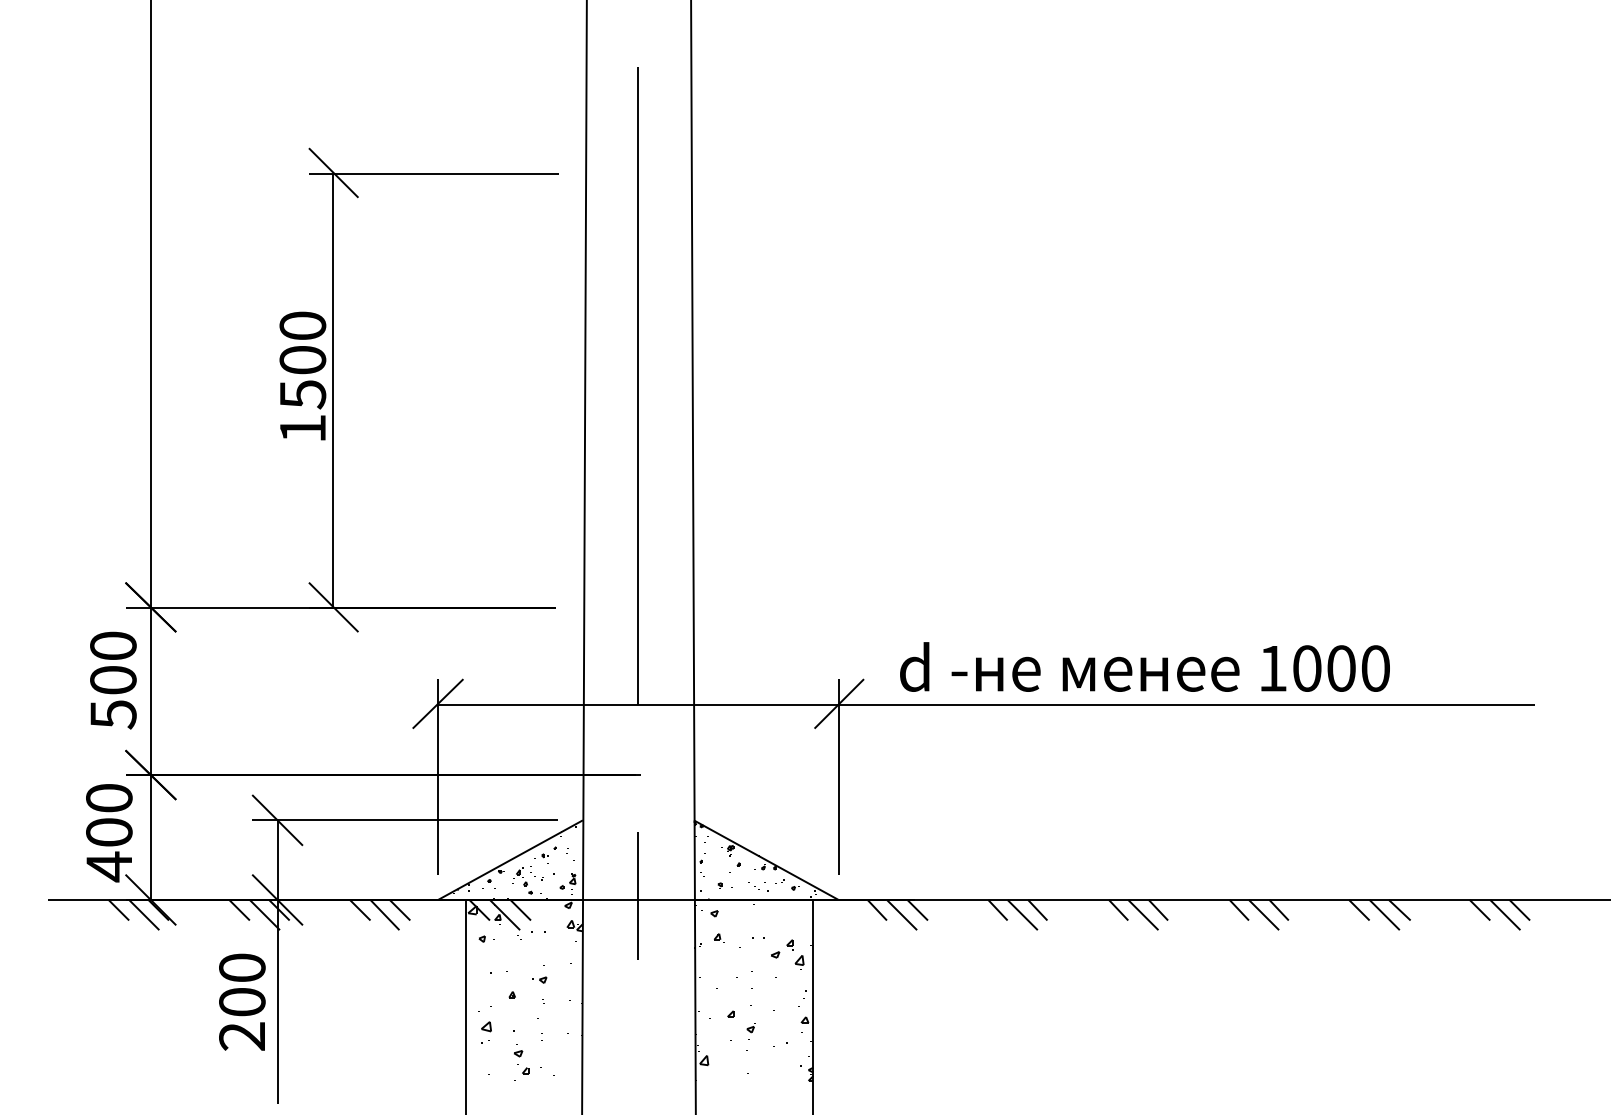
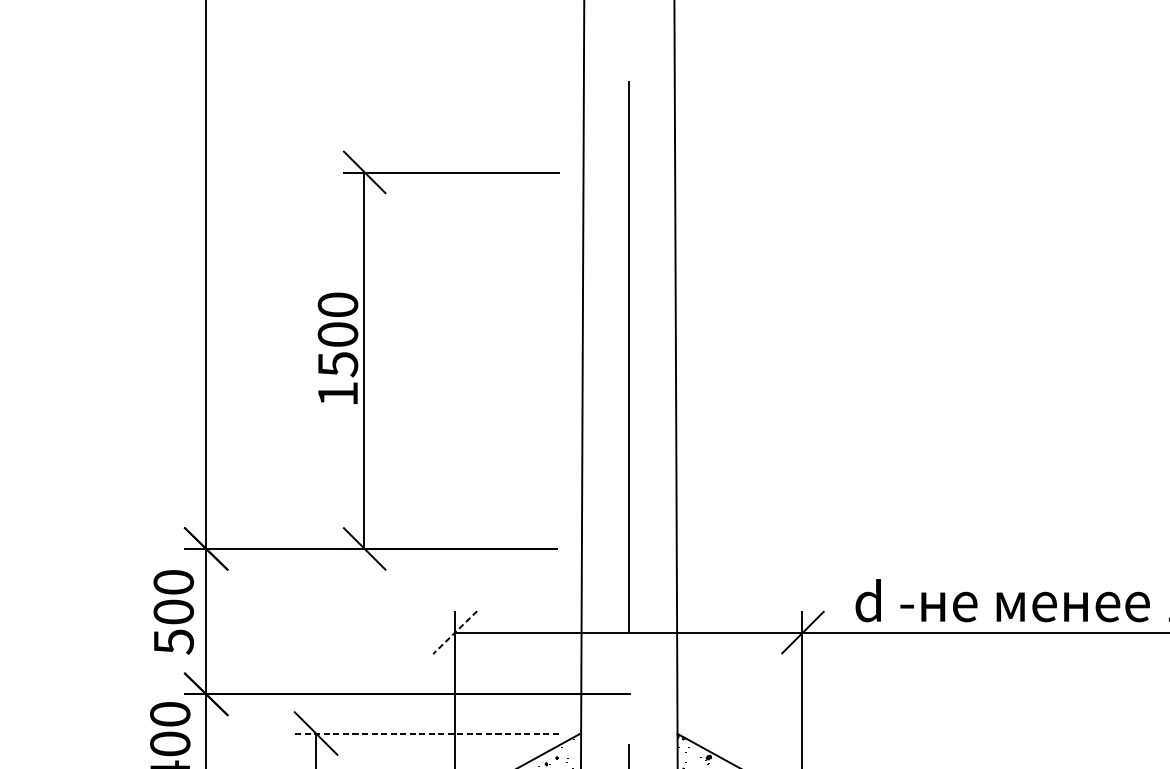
line: (437, 704) -> (454, 633), solid -> dashed
line: (404, 820) -> (426, 733), solid -> dashed

